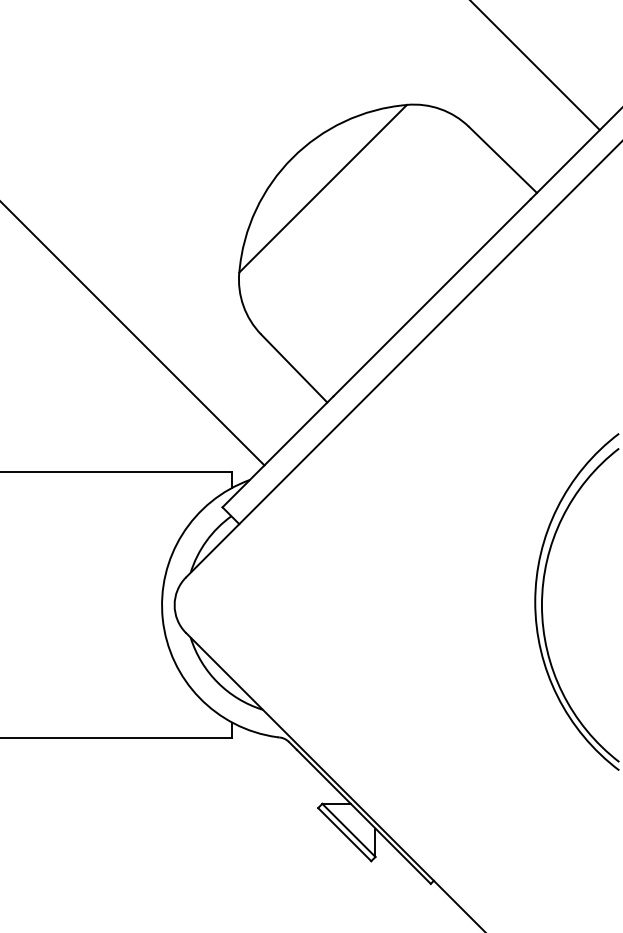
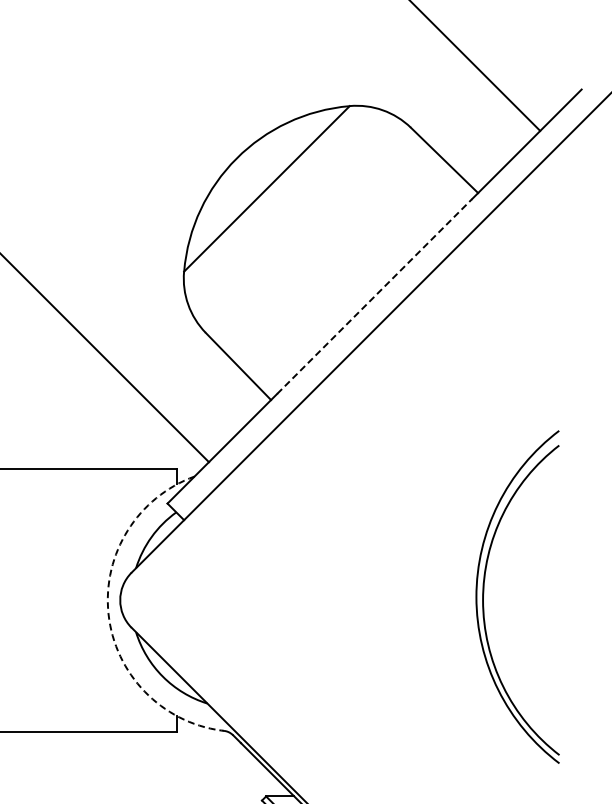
line: (432, 297) -> (374, 296), solid -> dashed
arc: (162, 619) -> (108, 614), solid -> dashed

